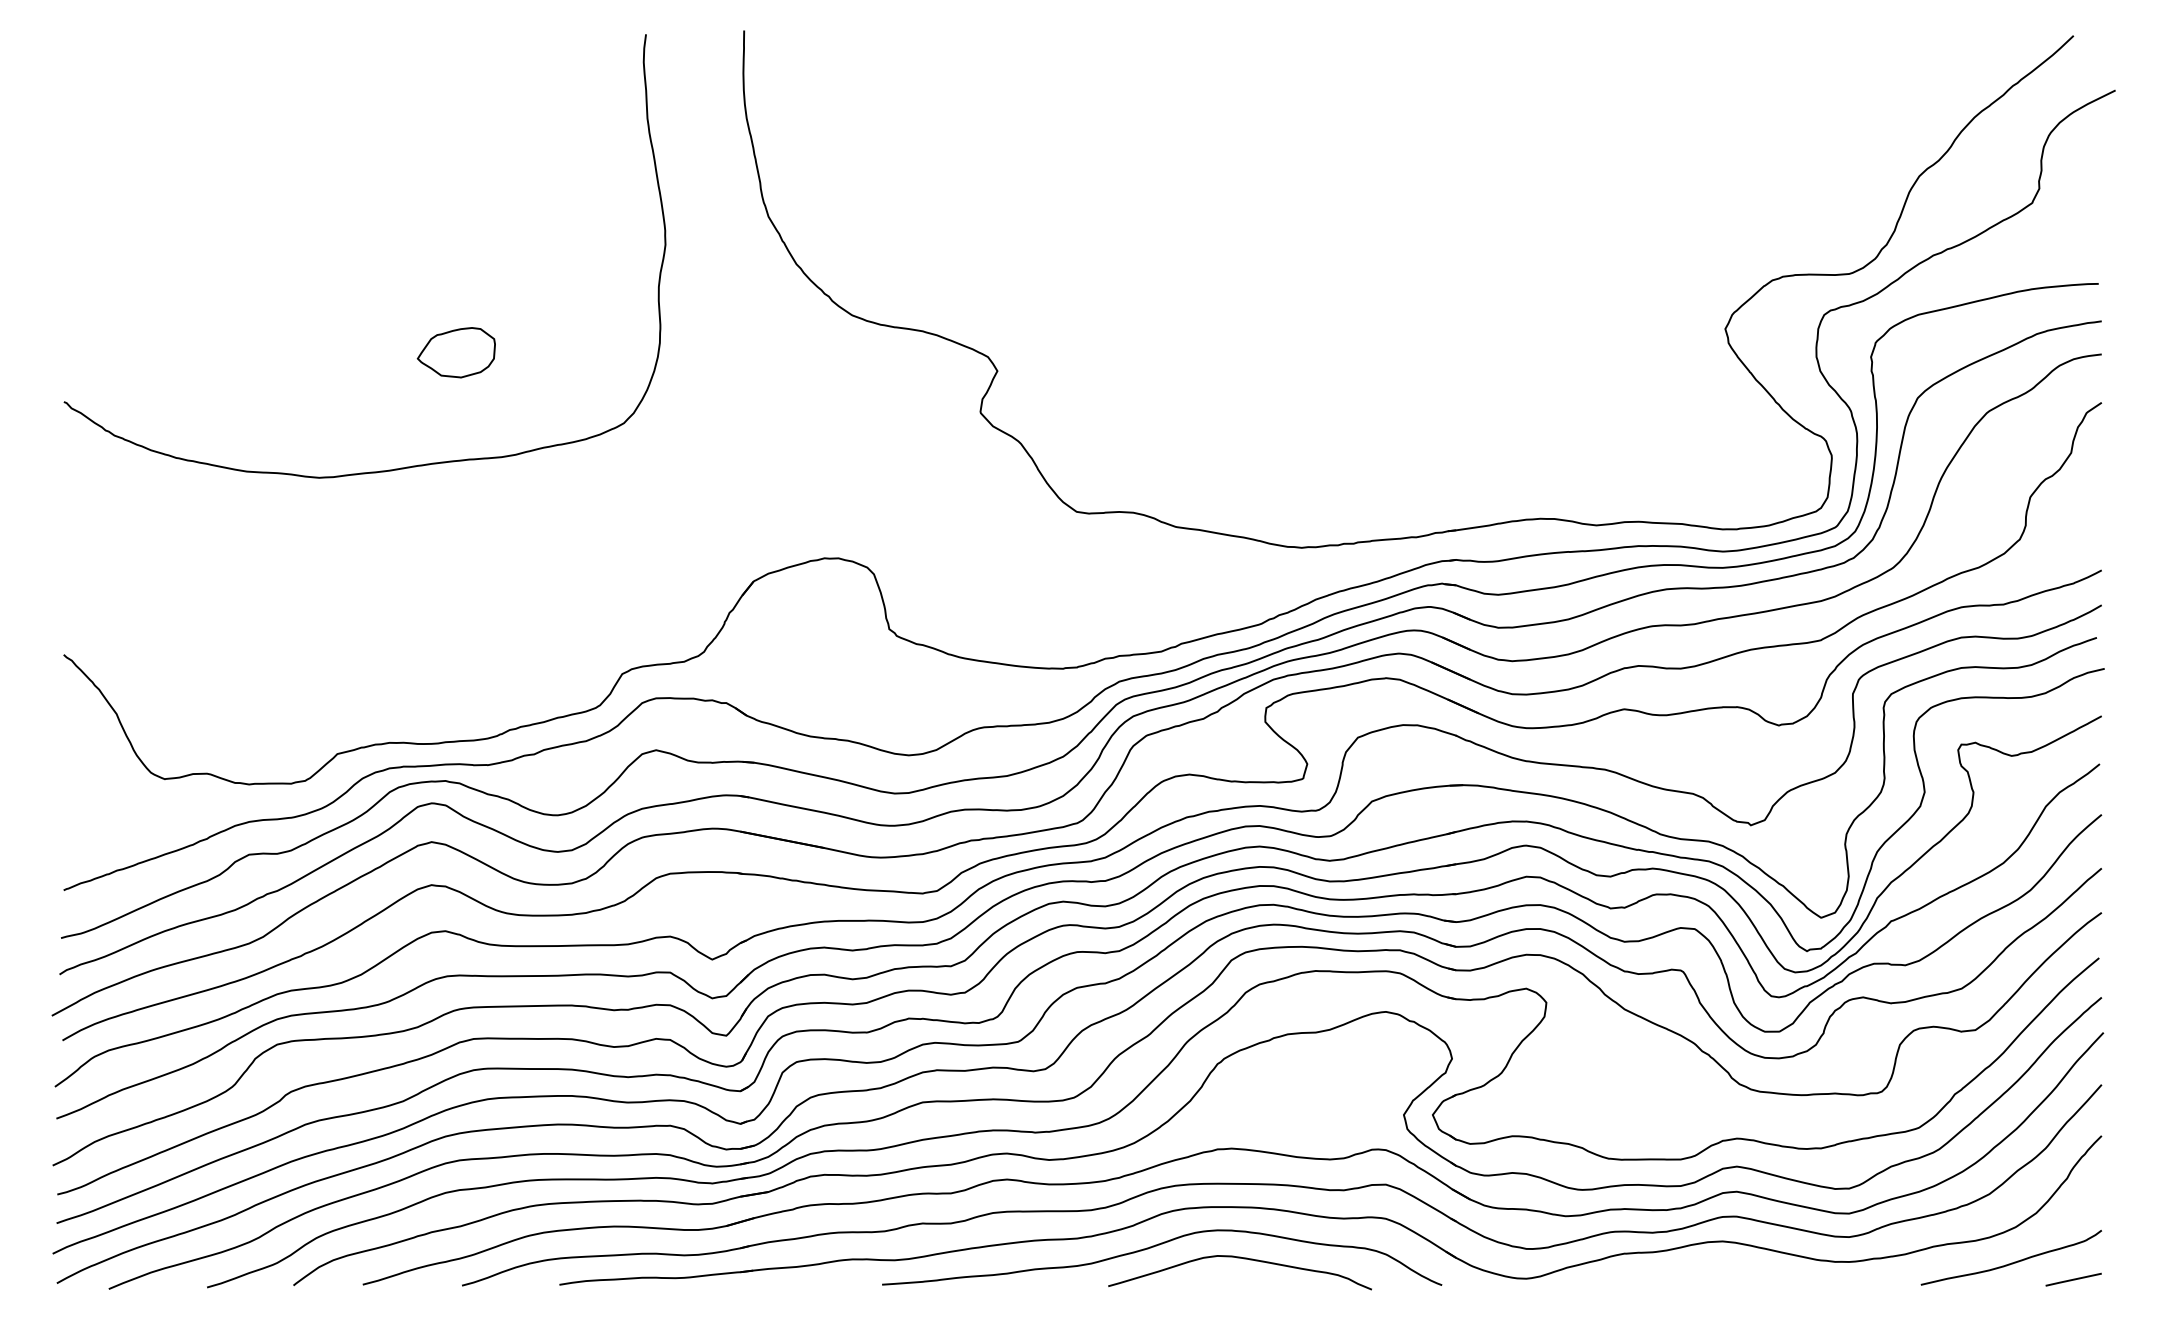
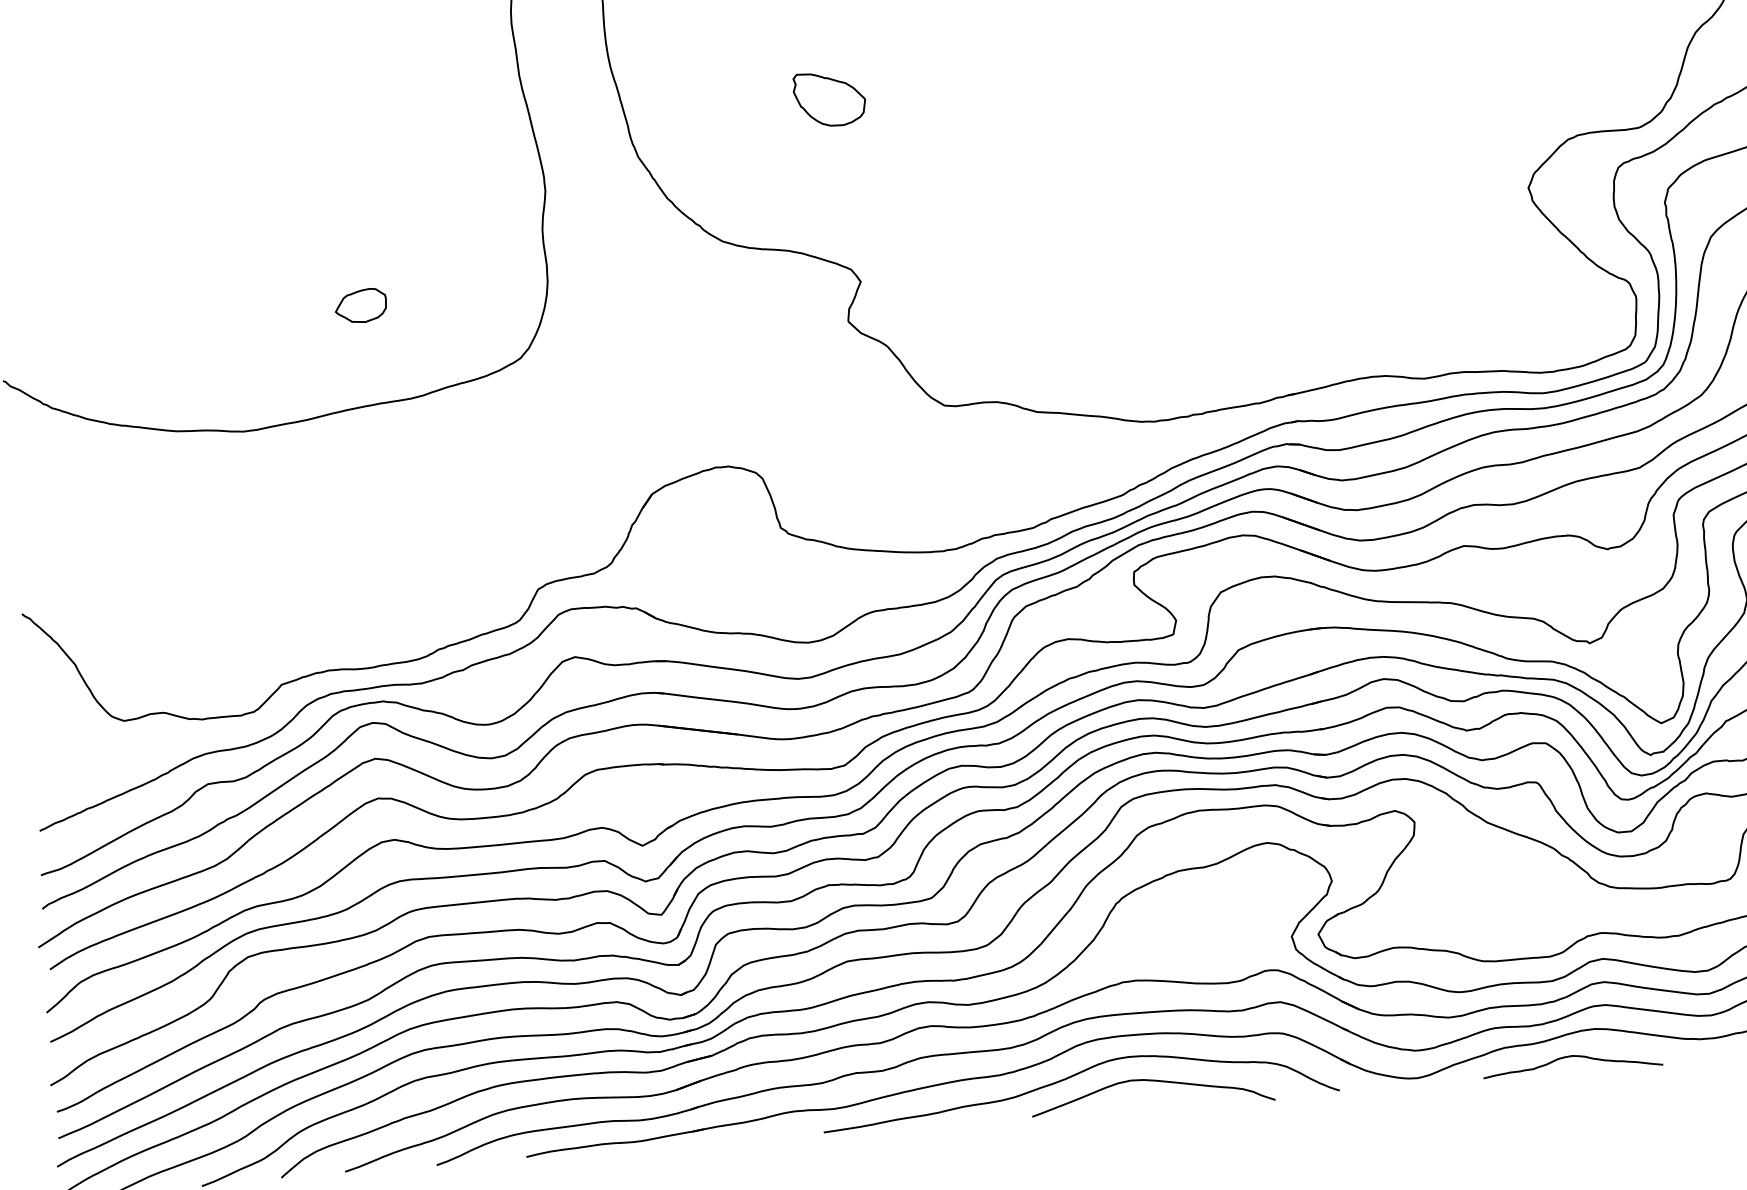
part: (980, 171) -> (830, 99), added
part: (456, 352) -> (360, 305), size x0.71
curve: (1695, 1269) -> (1572, 1056), added

